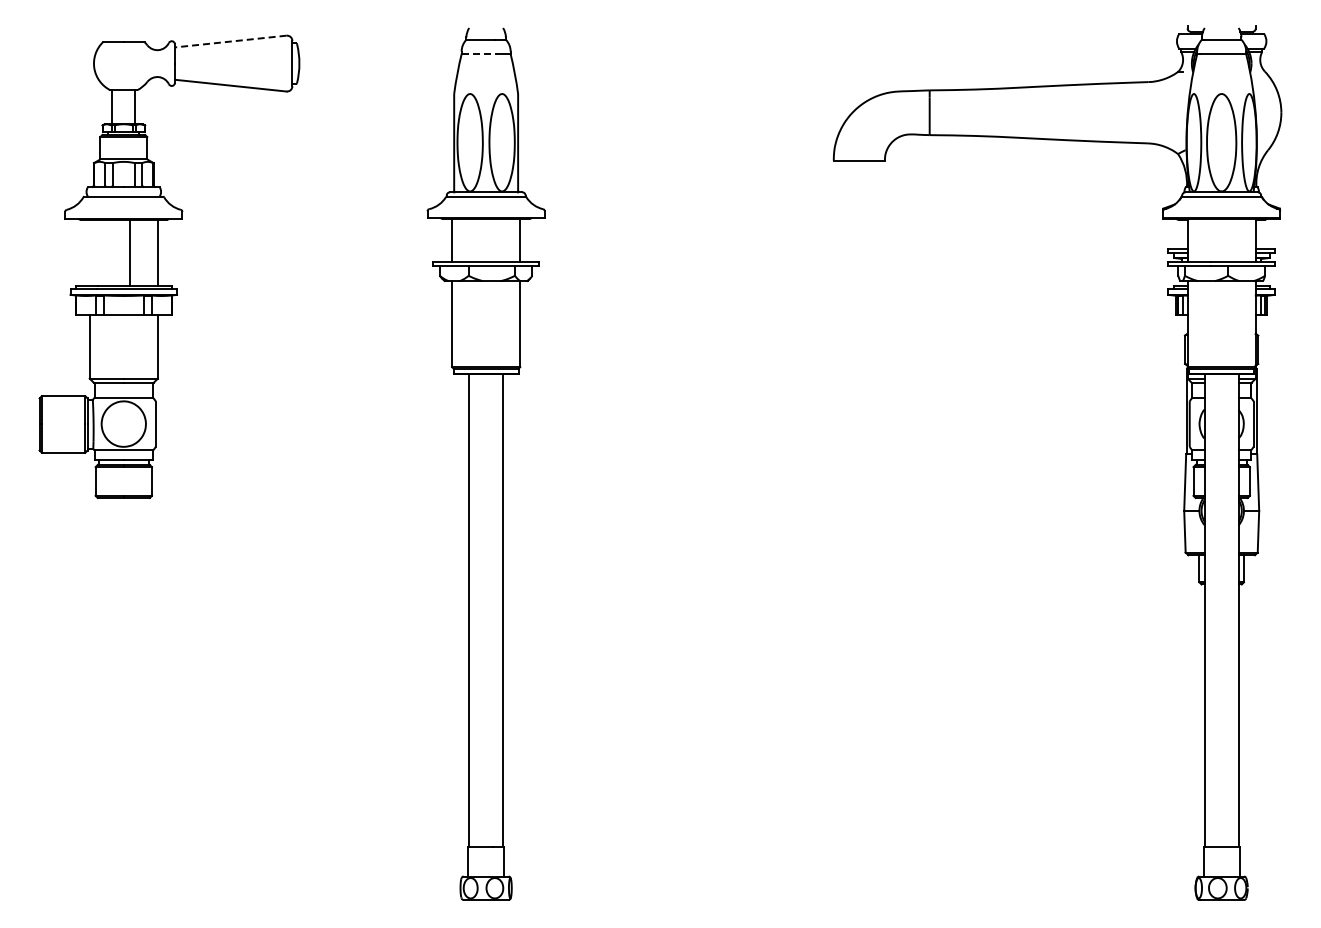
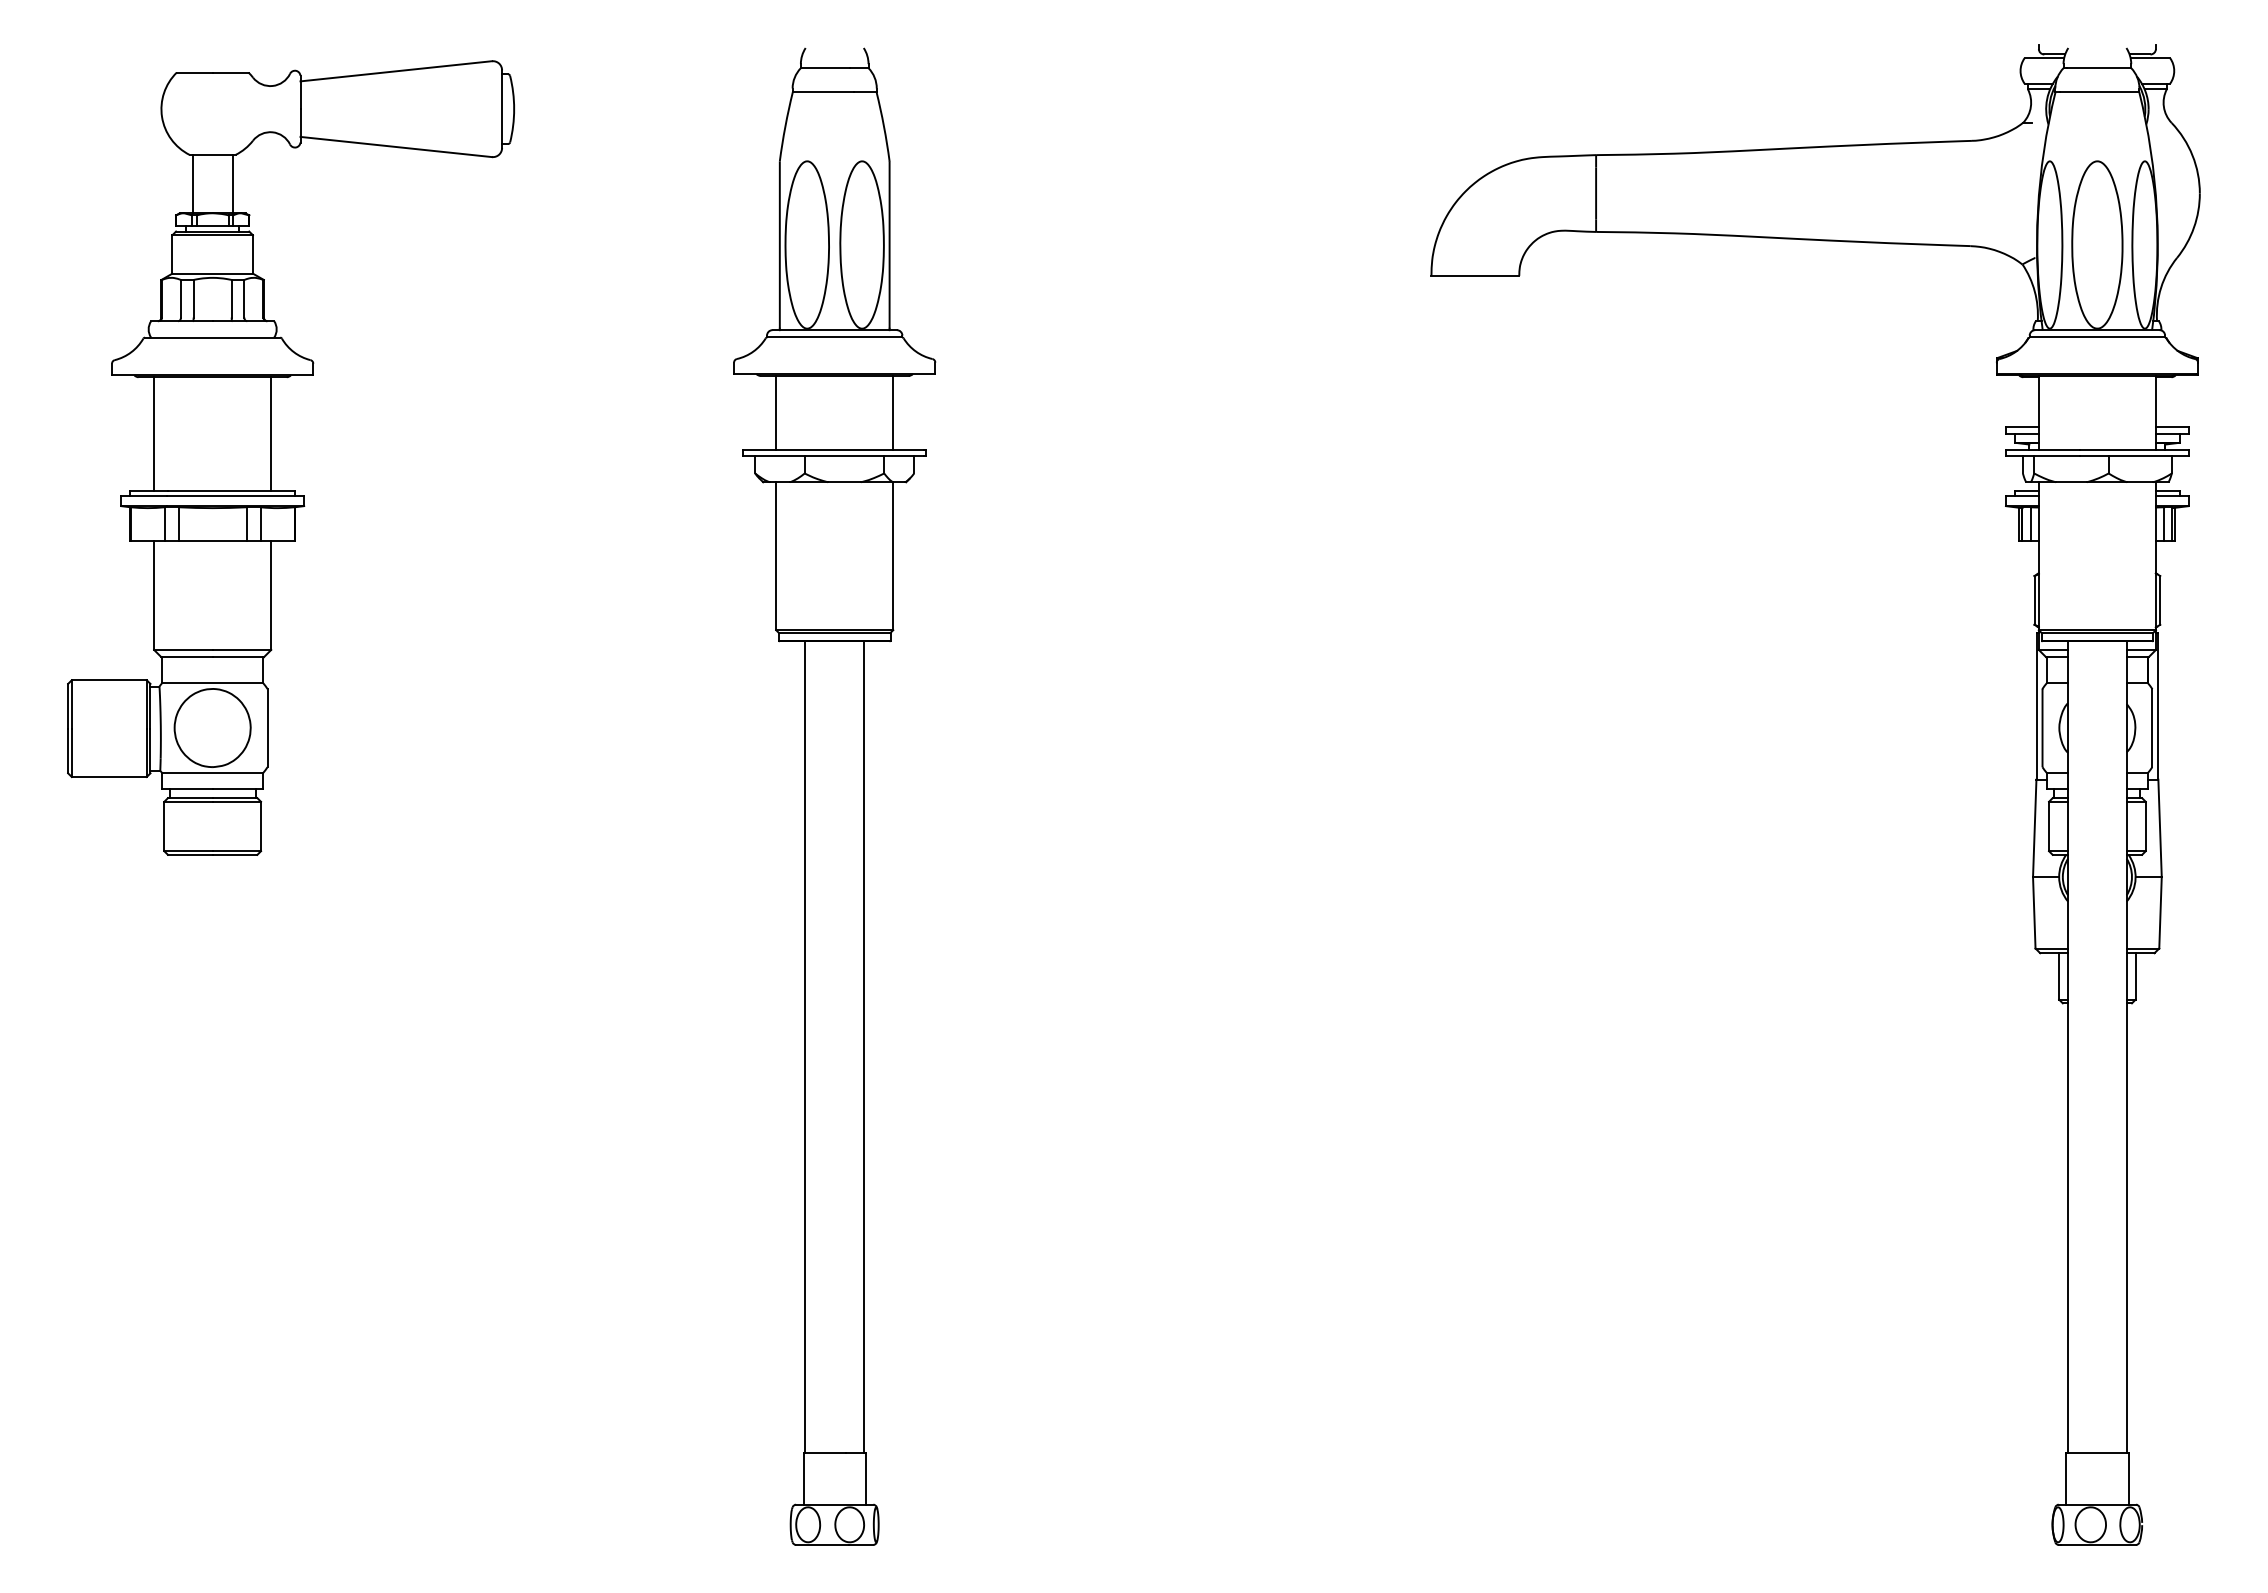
line: (230, 41) -> (395, 71), dashed -> solid
line: (479, 53) -> (823, 91), dashed -> solid
line: (129, 252) -> (153, 433), moved

